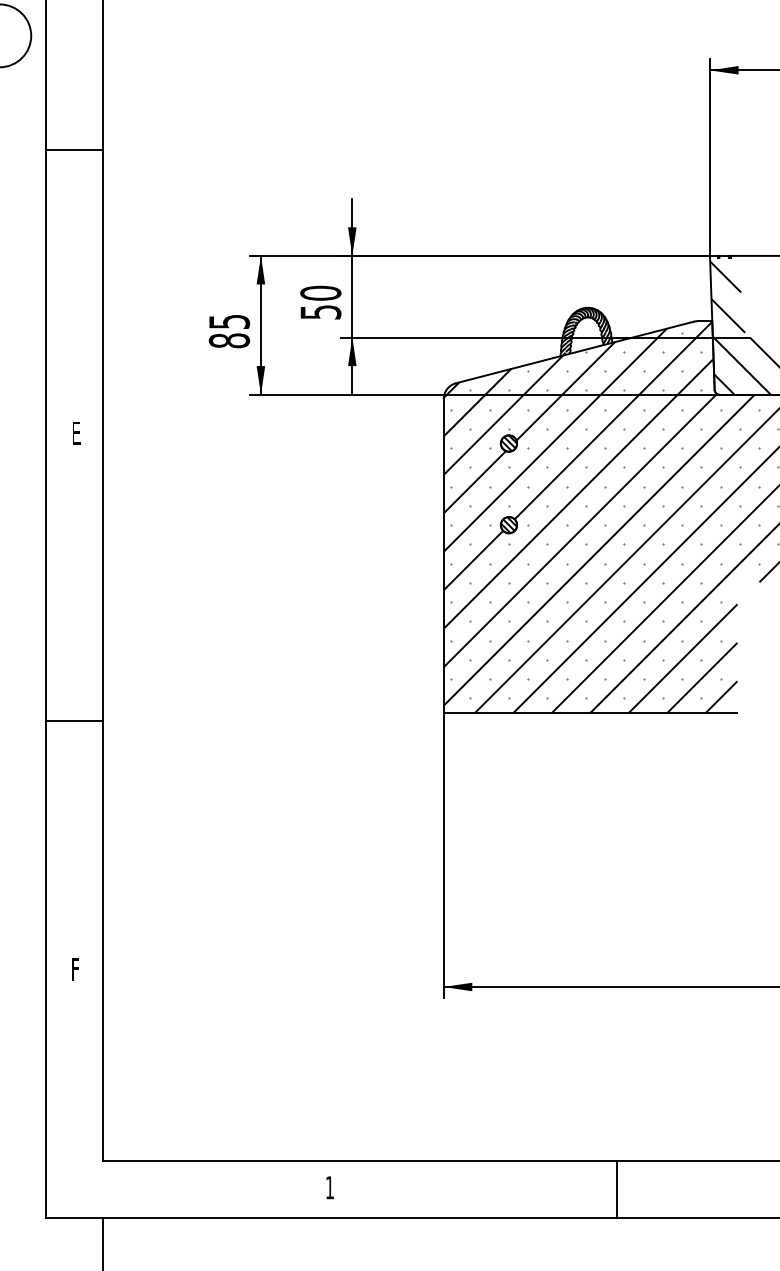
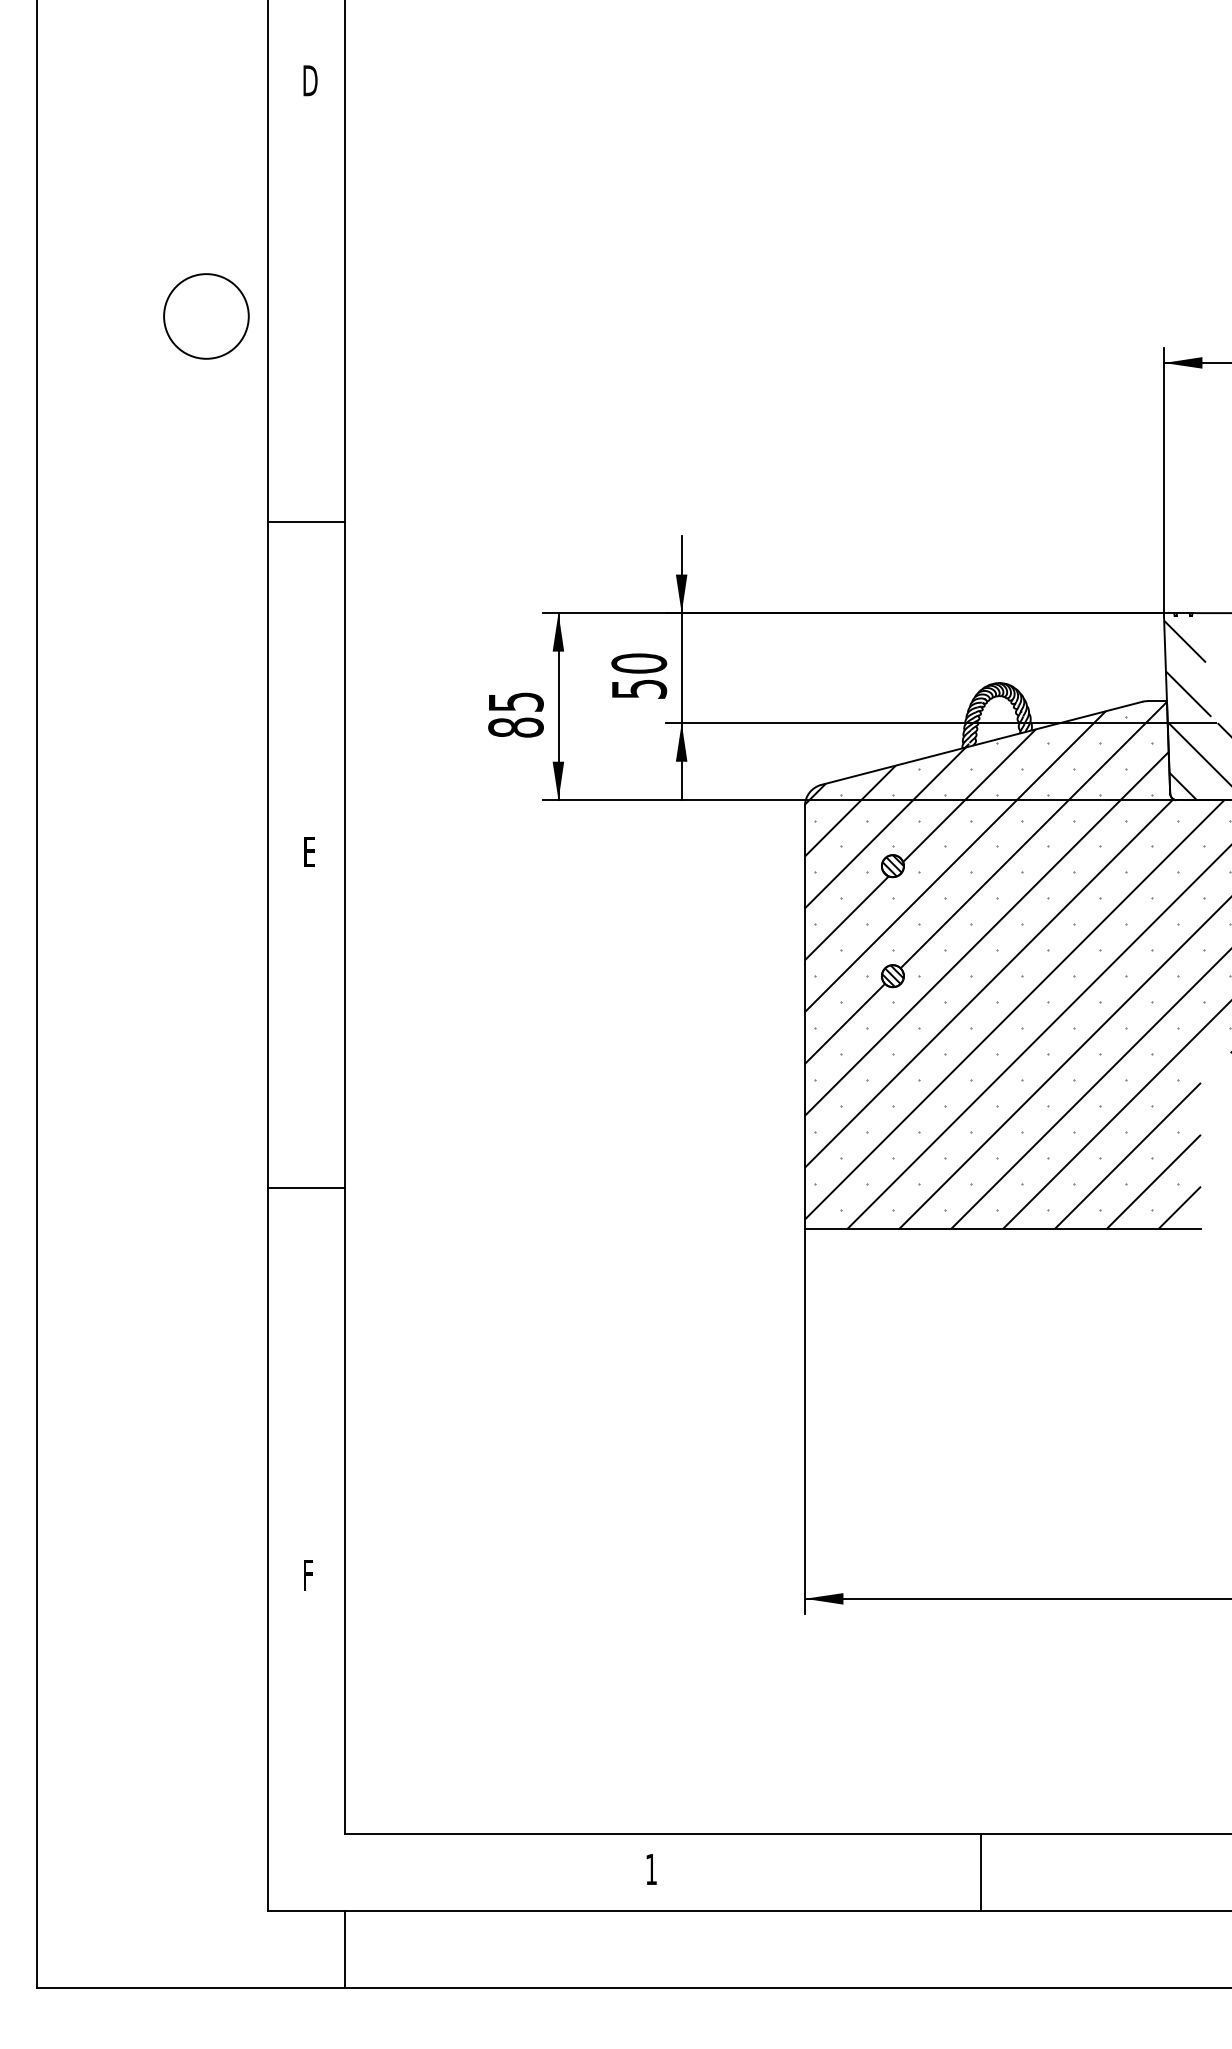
line: (74, 150) -> (306, 522), moved
line: (74, 721) -> (306, 1187), moved
line: (616, 1189) -> (981, 1871), moved

